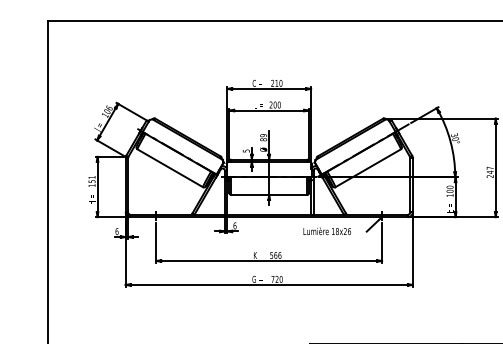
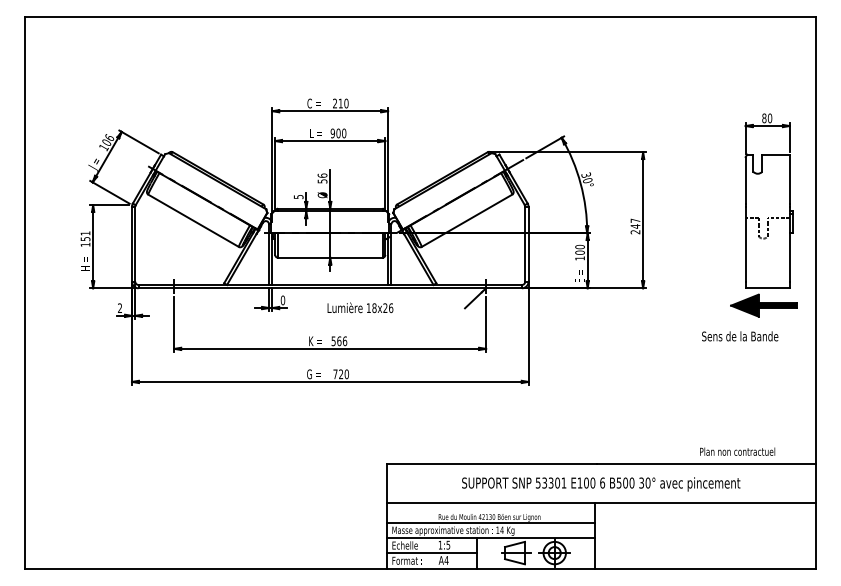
text: (270, 105) -> (332, 133), 200 -> 900
text: (263, 137) -> (322, 178), 89 -> 56
text: (235, 225) -> (283, 299), 6 -> 0
text: (117, 231) -> (120, 308), 6 -> 2
text: (327, 231) -> (360, 307), moved

